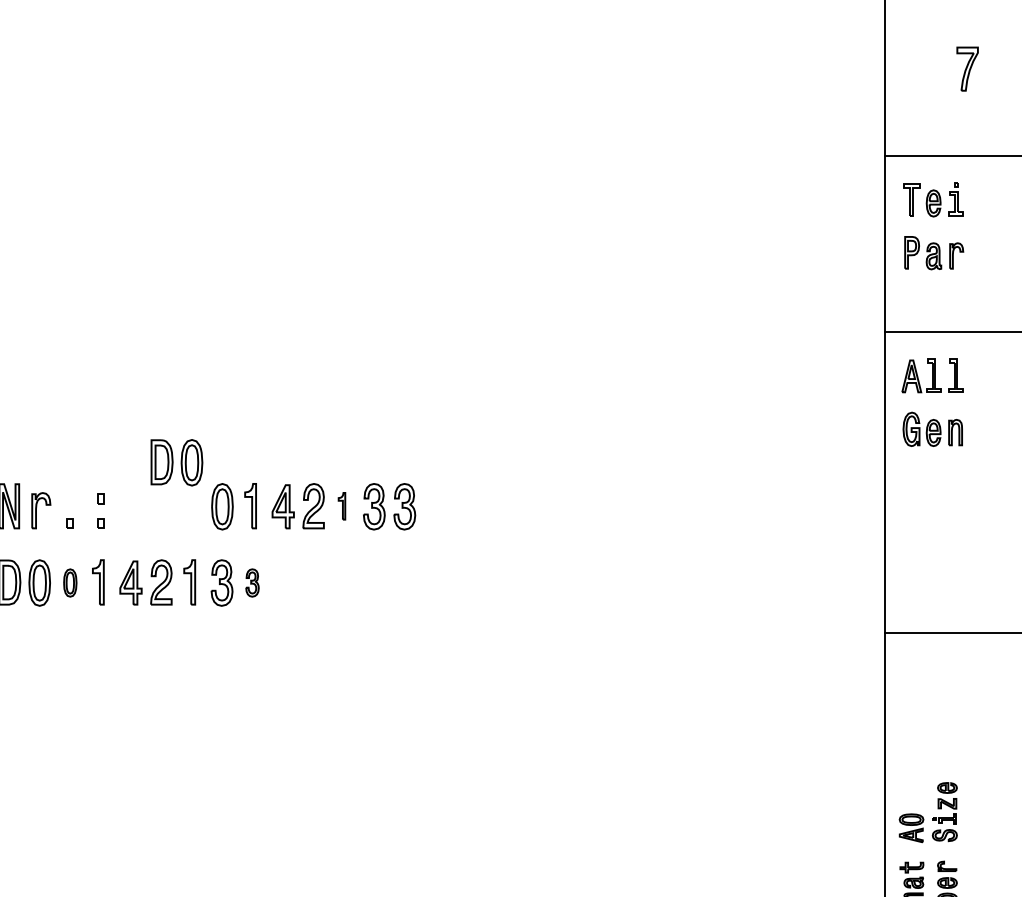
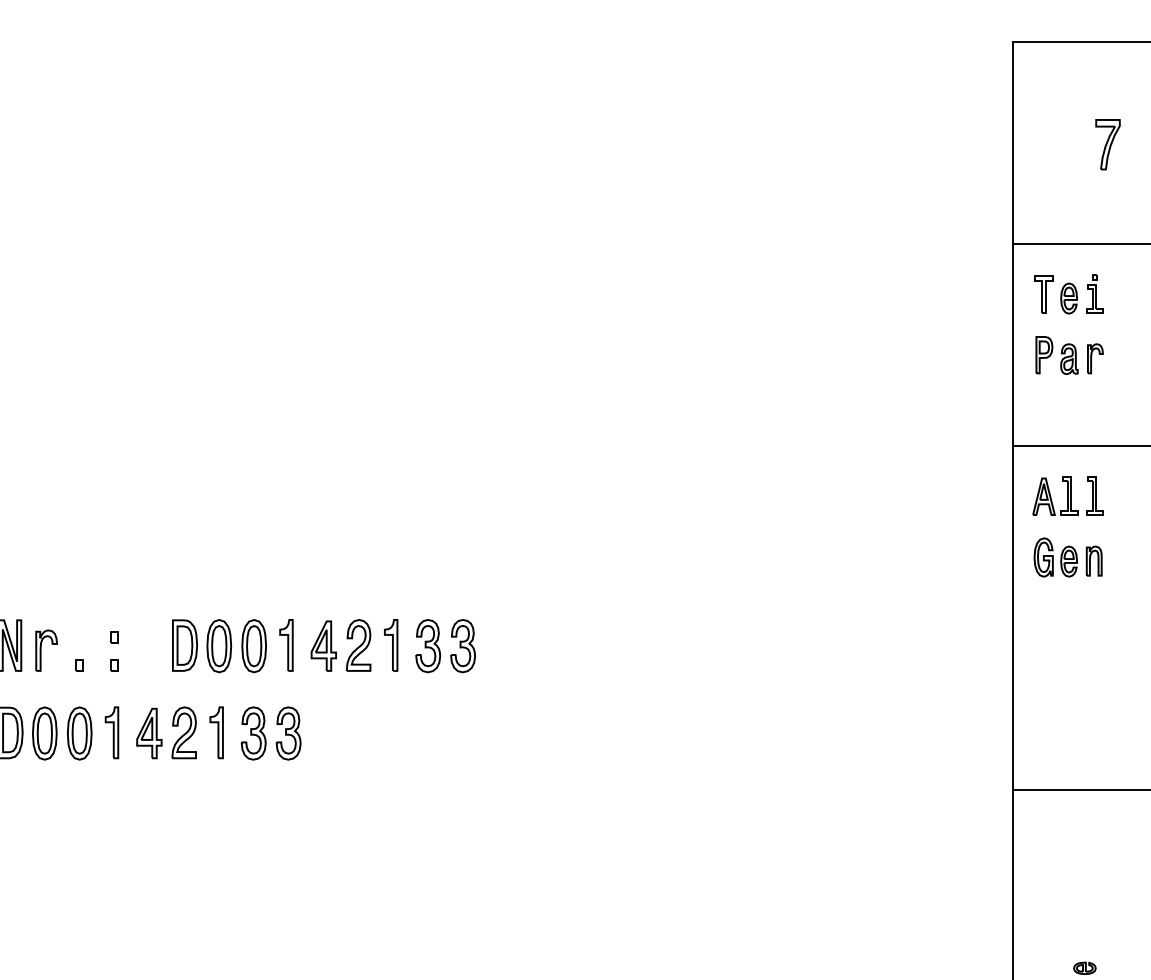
part: (176, 462) -> (201, 645), moved
part: (341, 506) -> (390, 645), size x1.67
part: (70, 582) -> (80, 732), size x1.67
part: (252, 582) -> (288, 732), size x1.67

